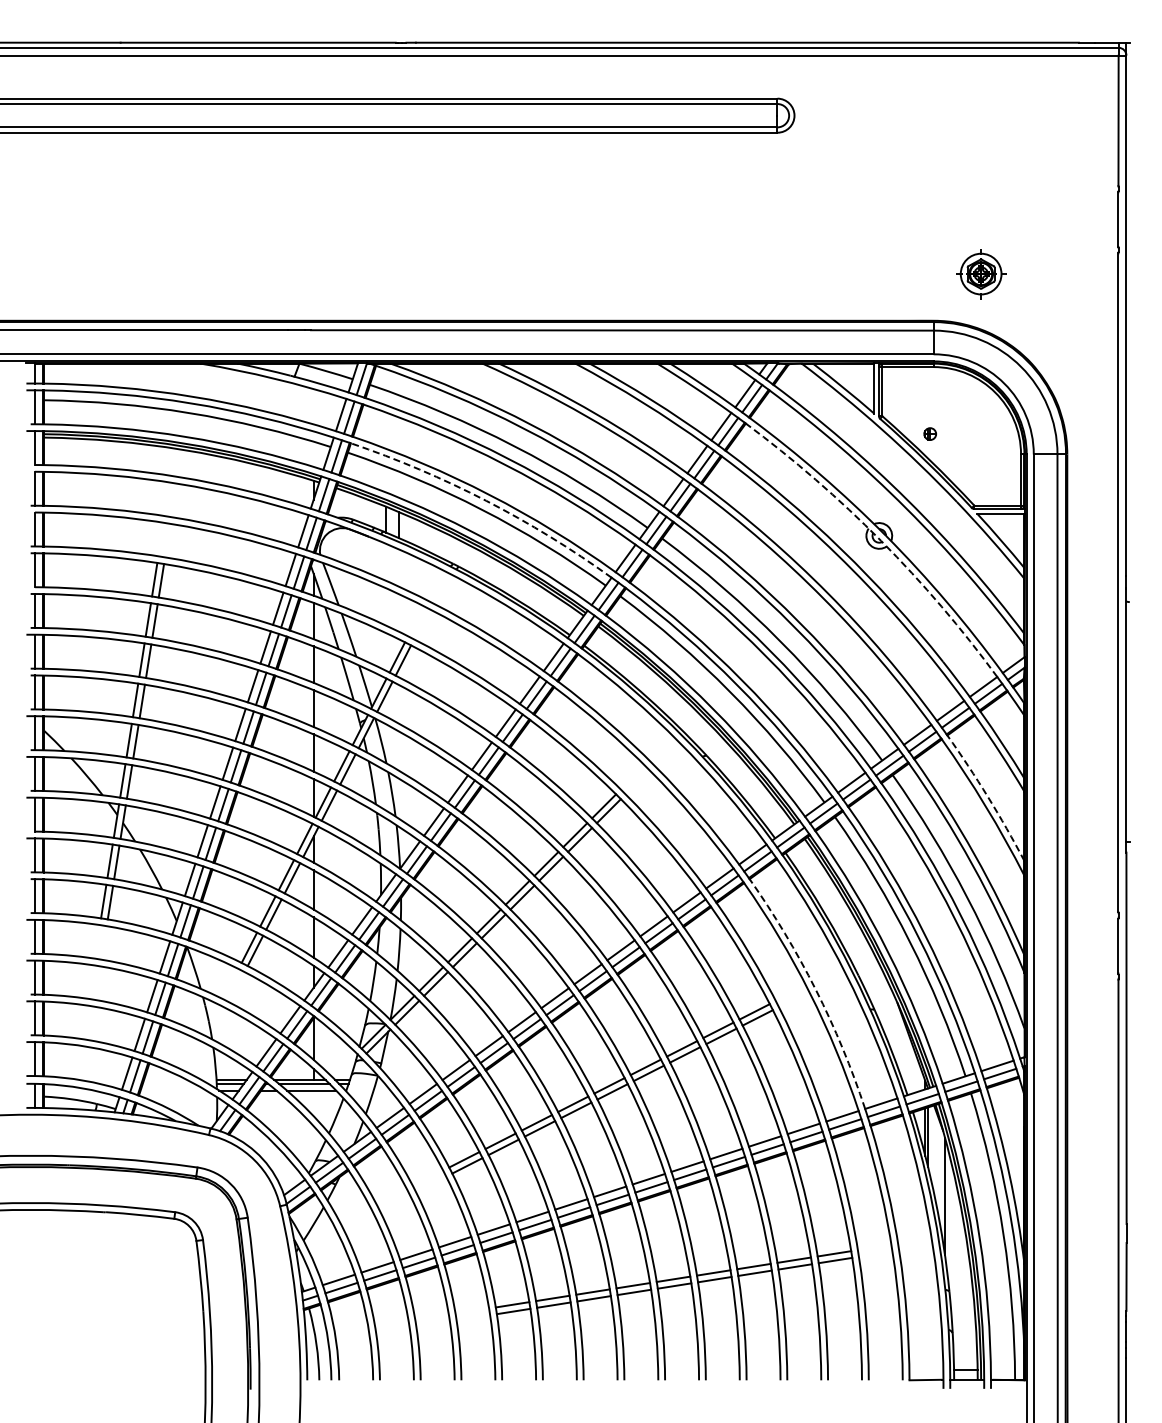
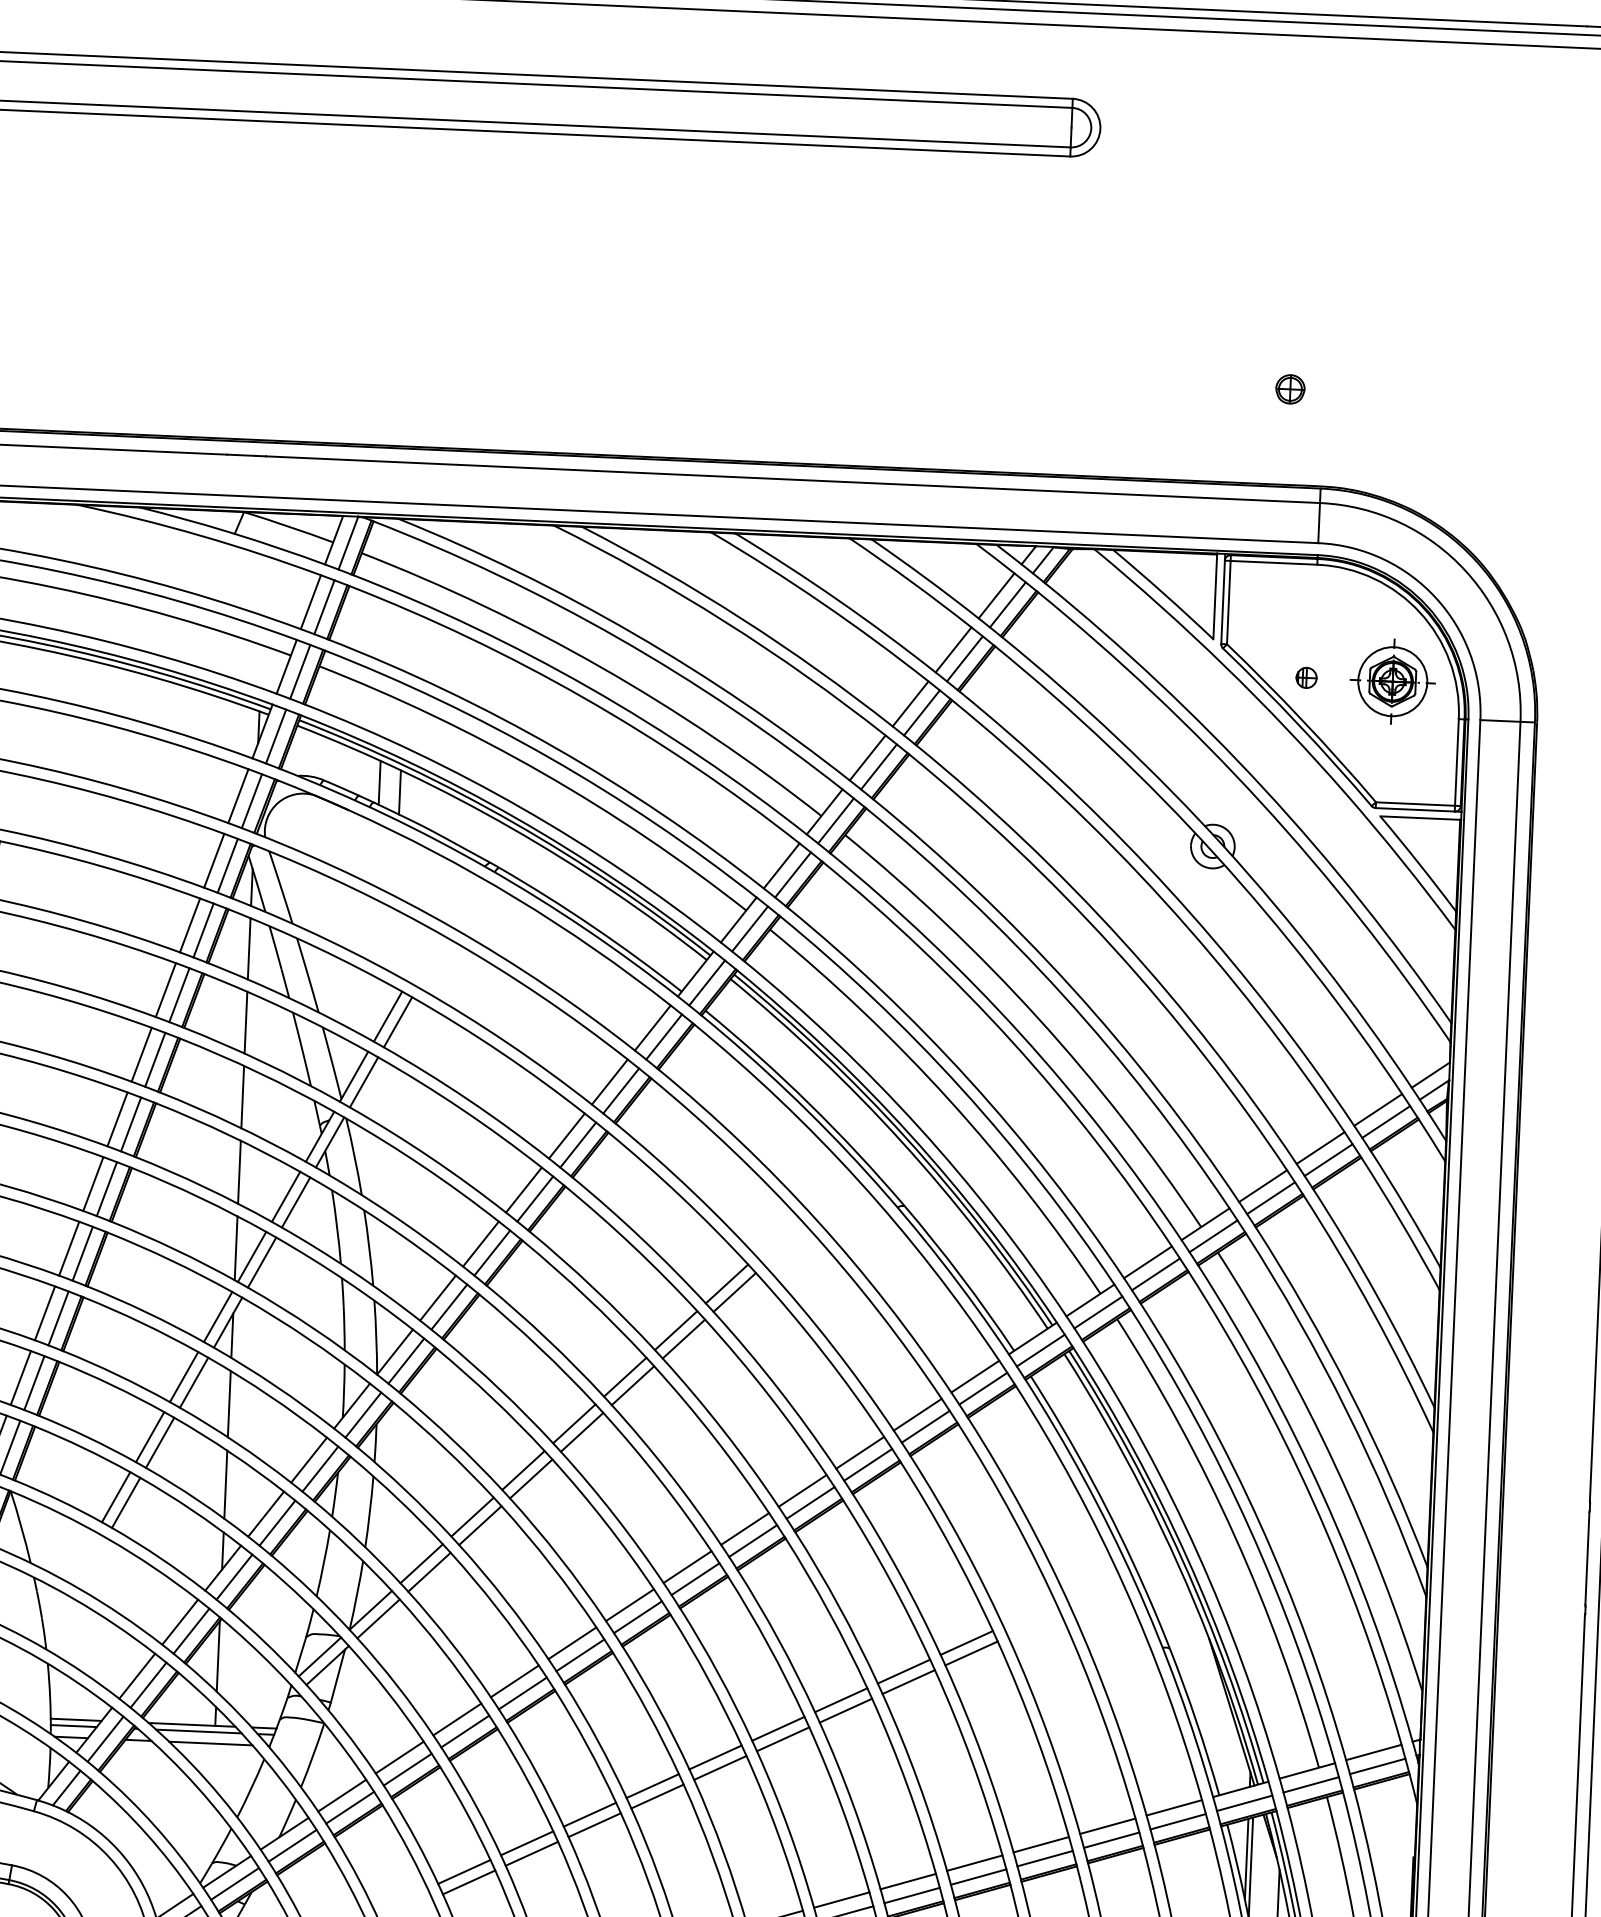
part: (913, 264) -> (1290, 389), added
part: (981, 274) -> (1393, 682), moved
arc: (486, 500) -> (550, 757), dashed -> solid
arc: (881, 540) -> (1216, 854), dashed -> solid
arc: (987, 796) -> (1376, 1295), dashed -> solid
arc: (815, 989) -> (1071, 1609), dashed -> solid

